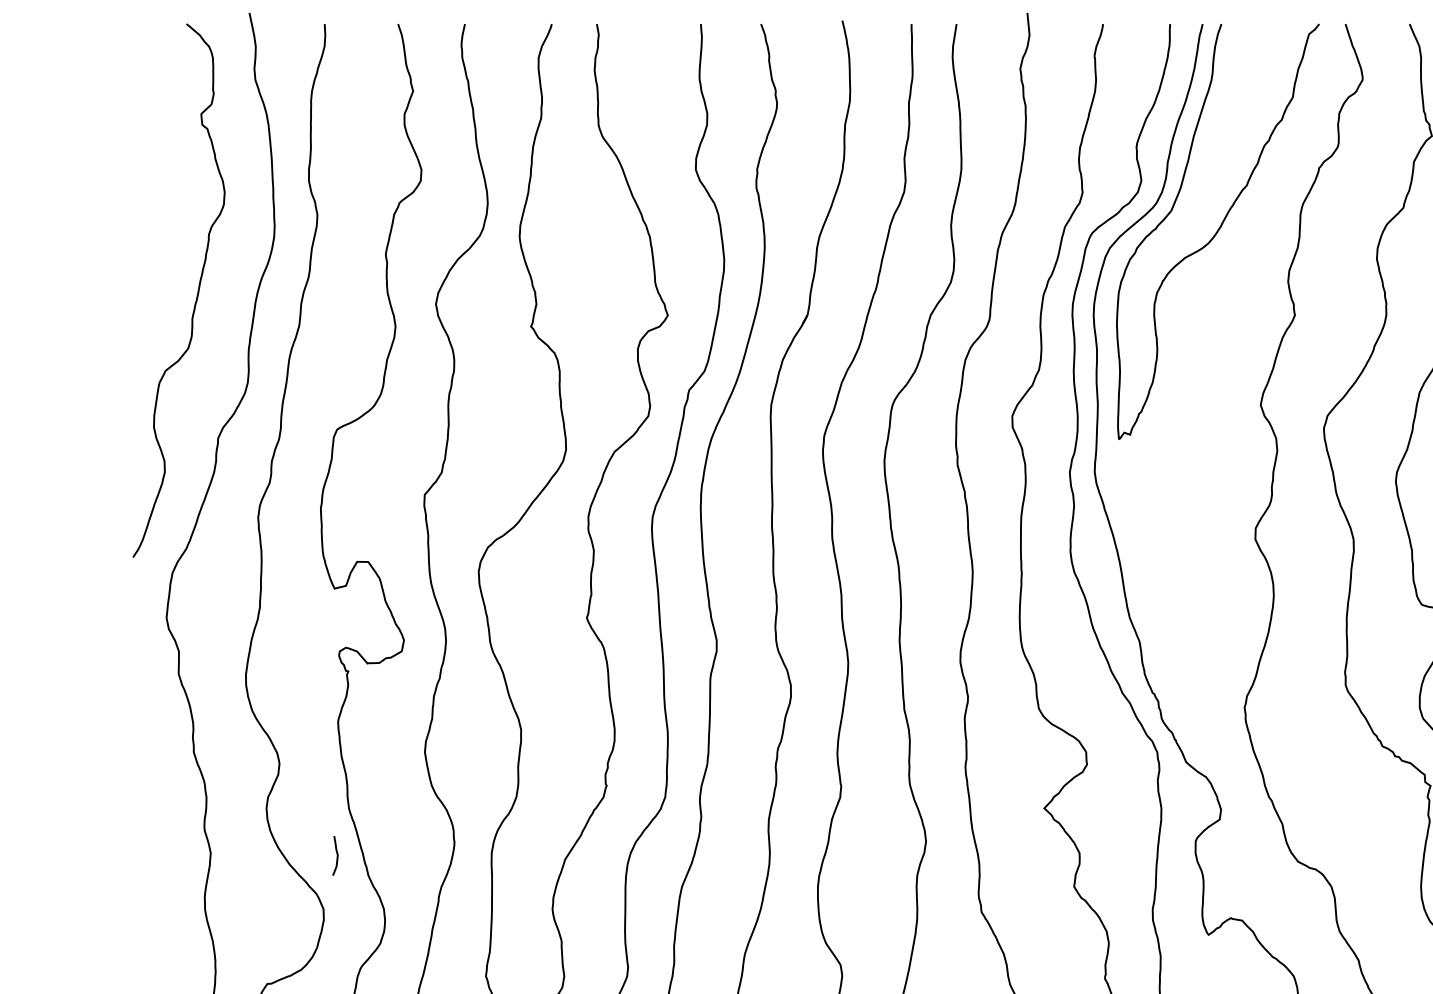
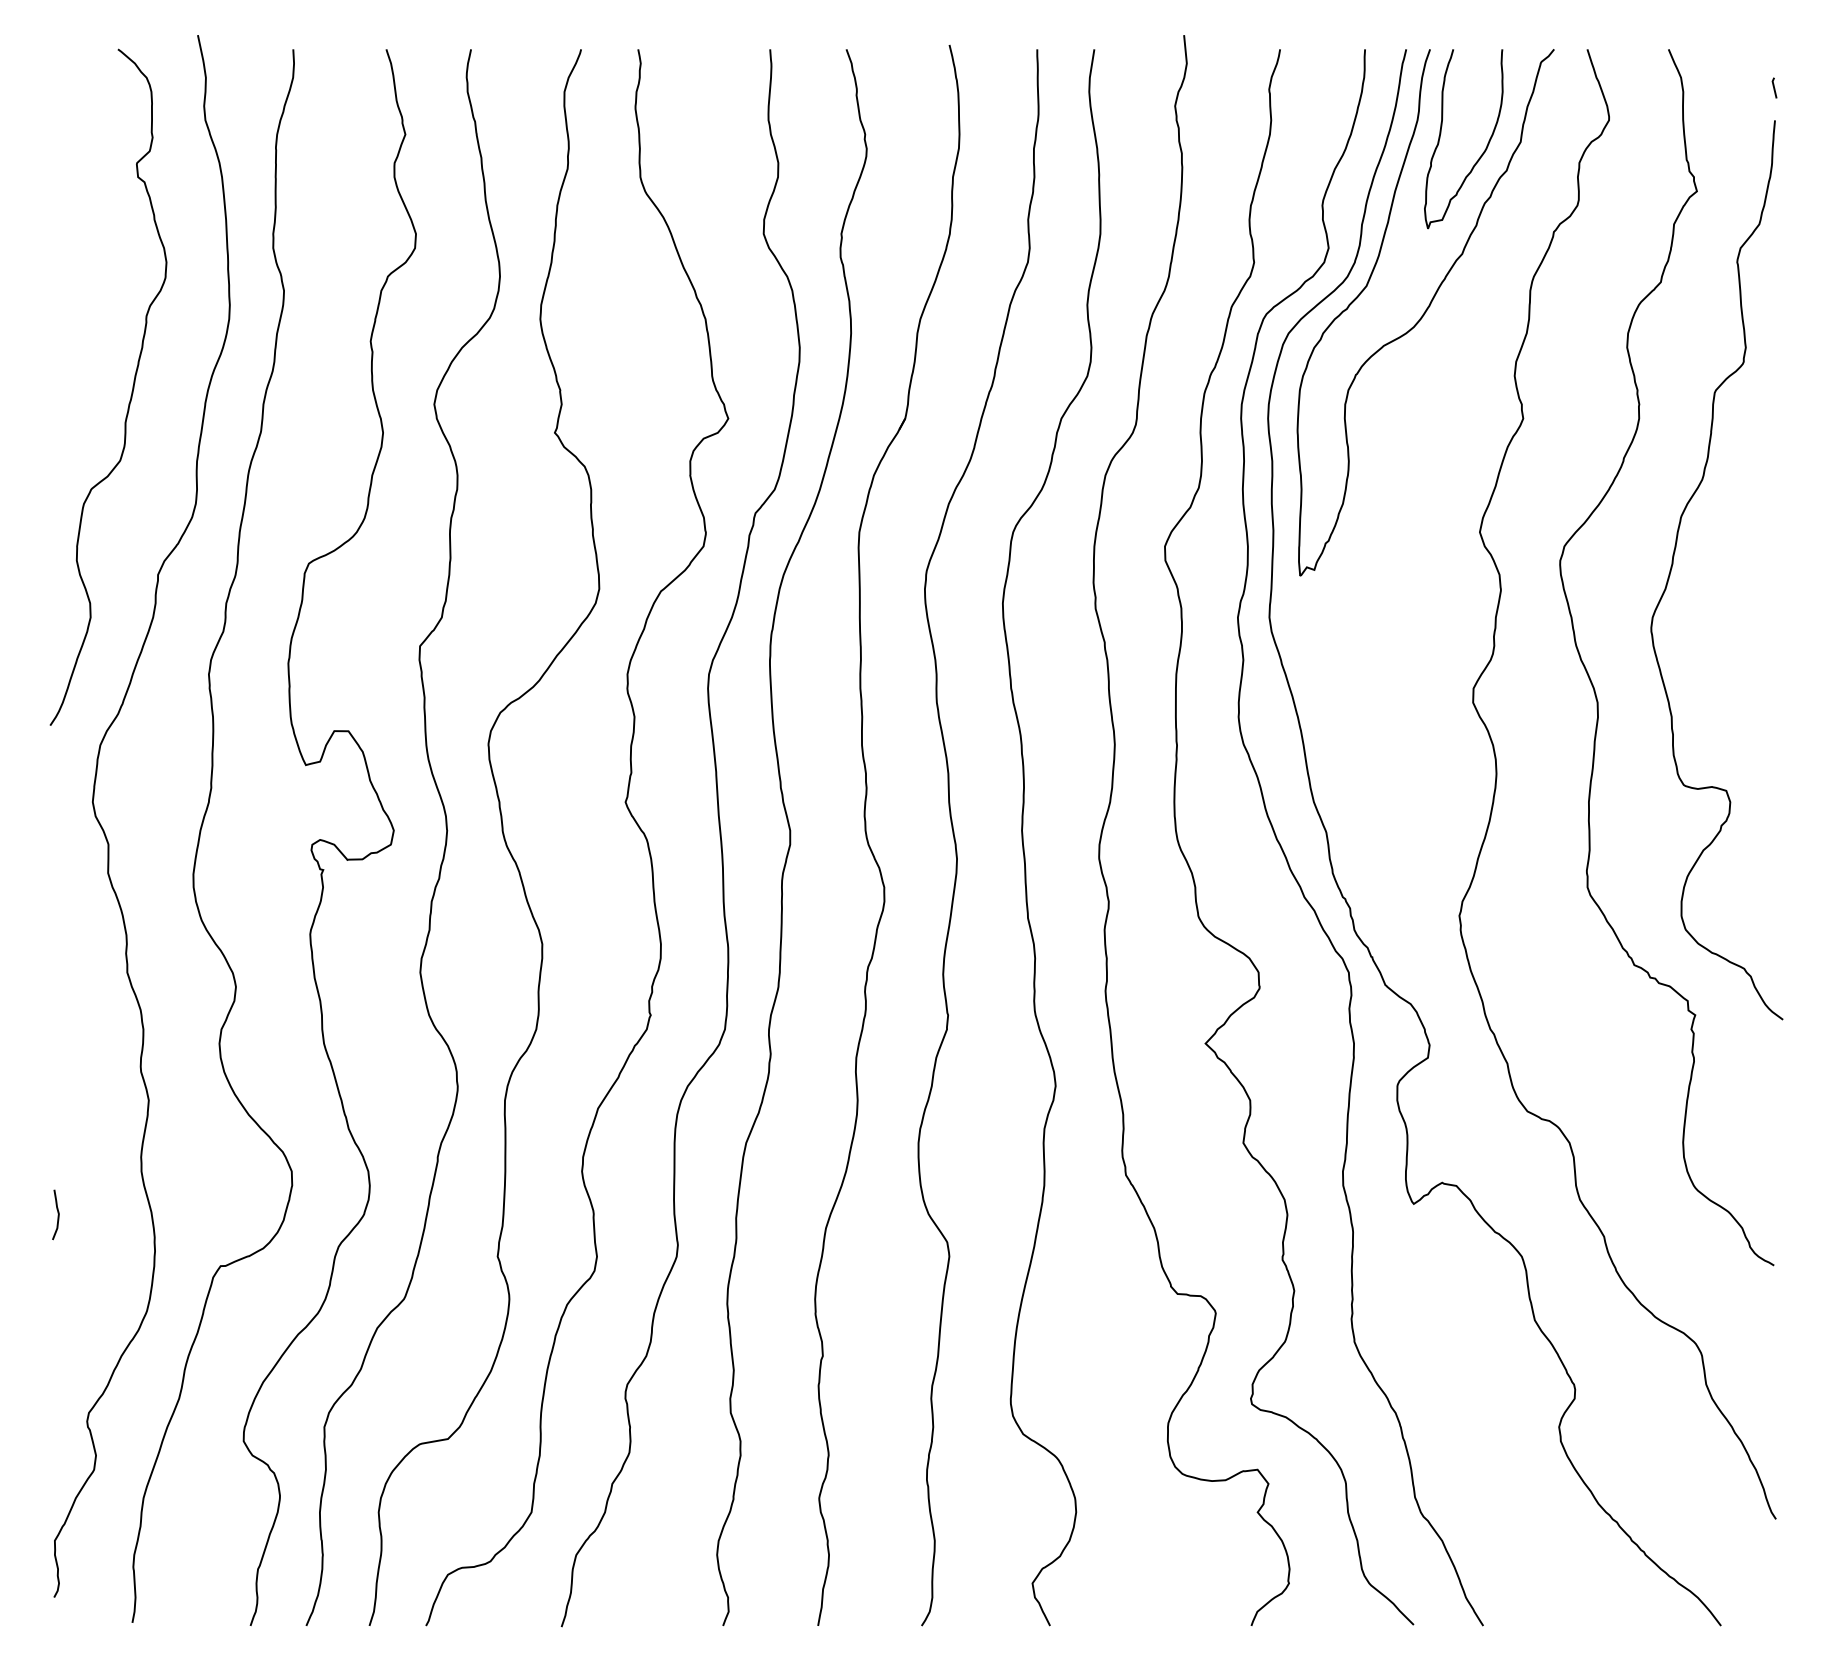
curve: (1230, 90) -> (1441, 133), added
curve: (336, 854) -> (57, 1213), moved

